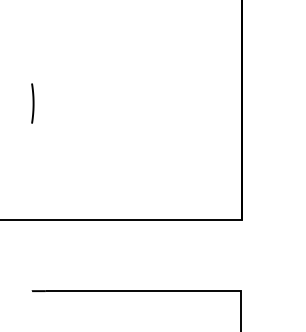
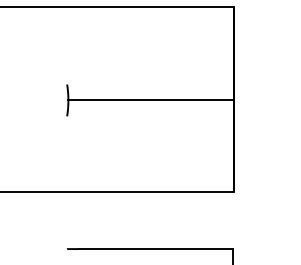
line: (137, 102) -> (150, 99), added

